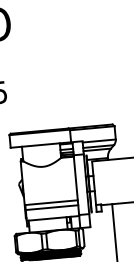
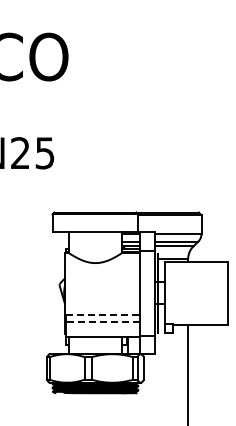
line: (51, 202) -> (103, 314), solid -> dashed
line: (51, 207) -> (102, 321), solid -> dashed

